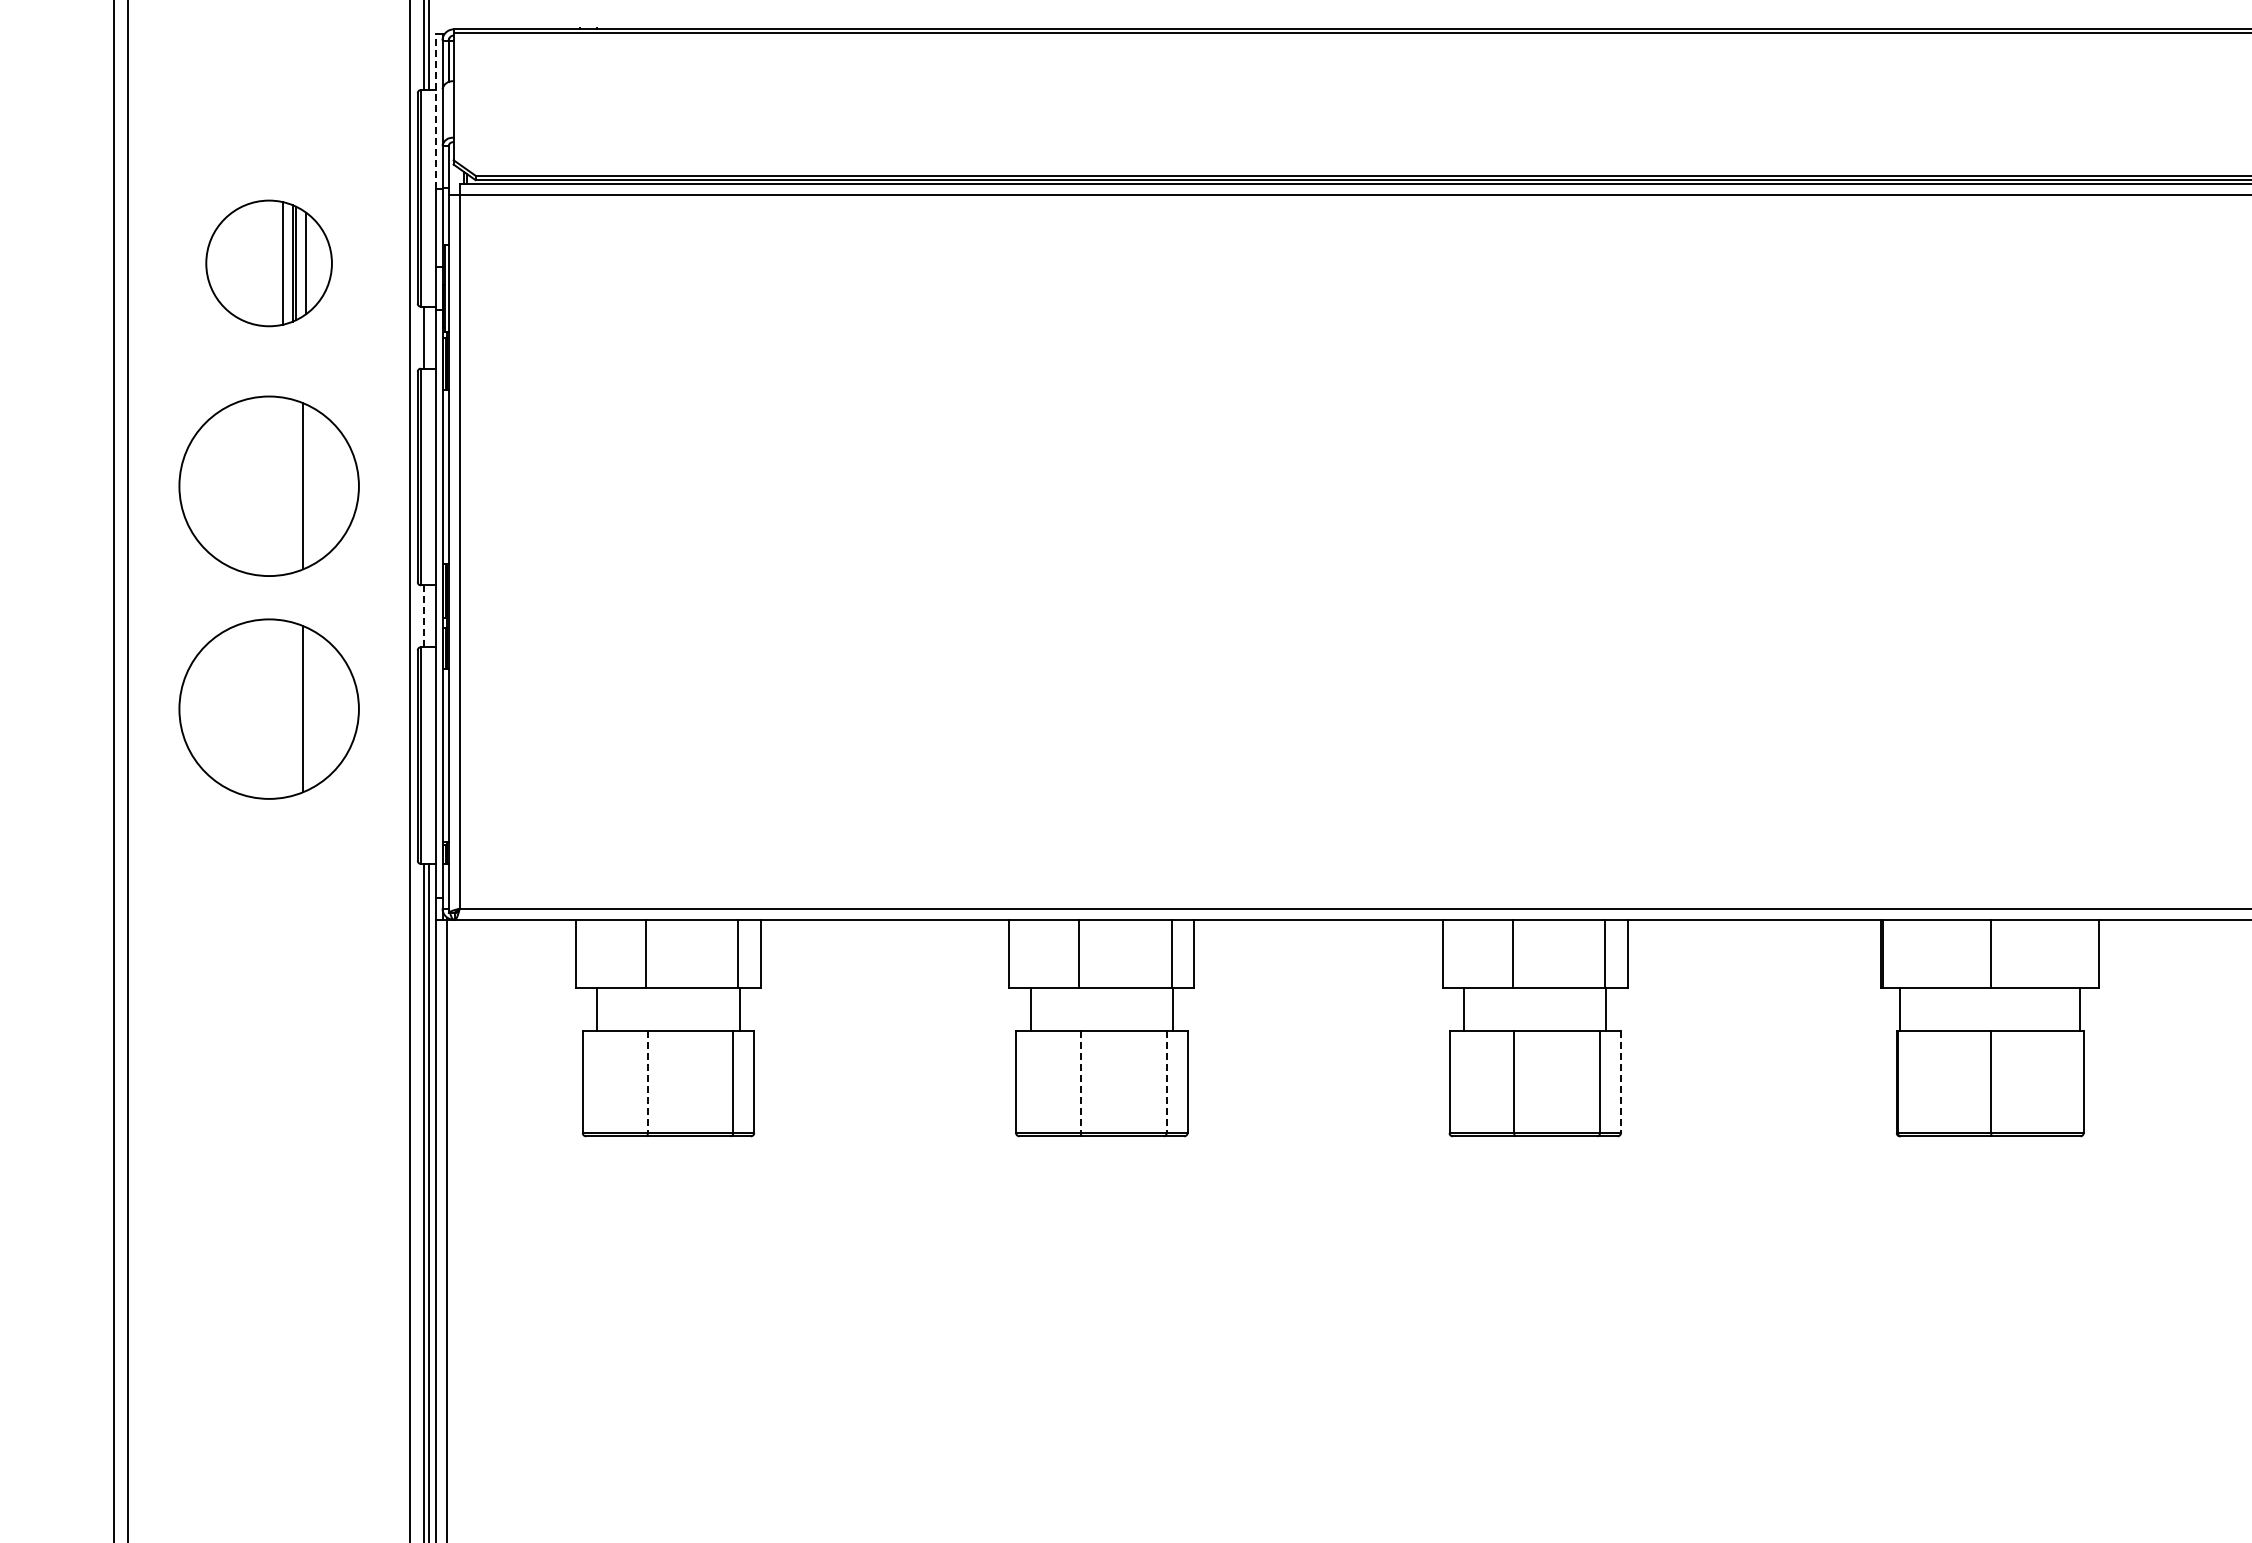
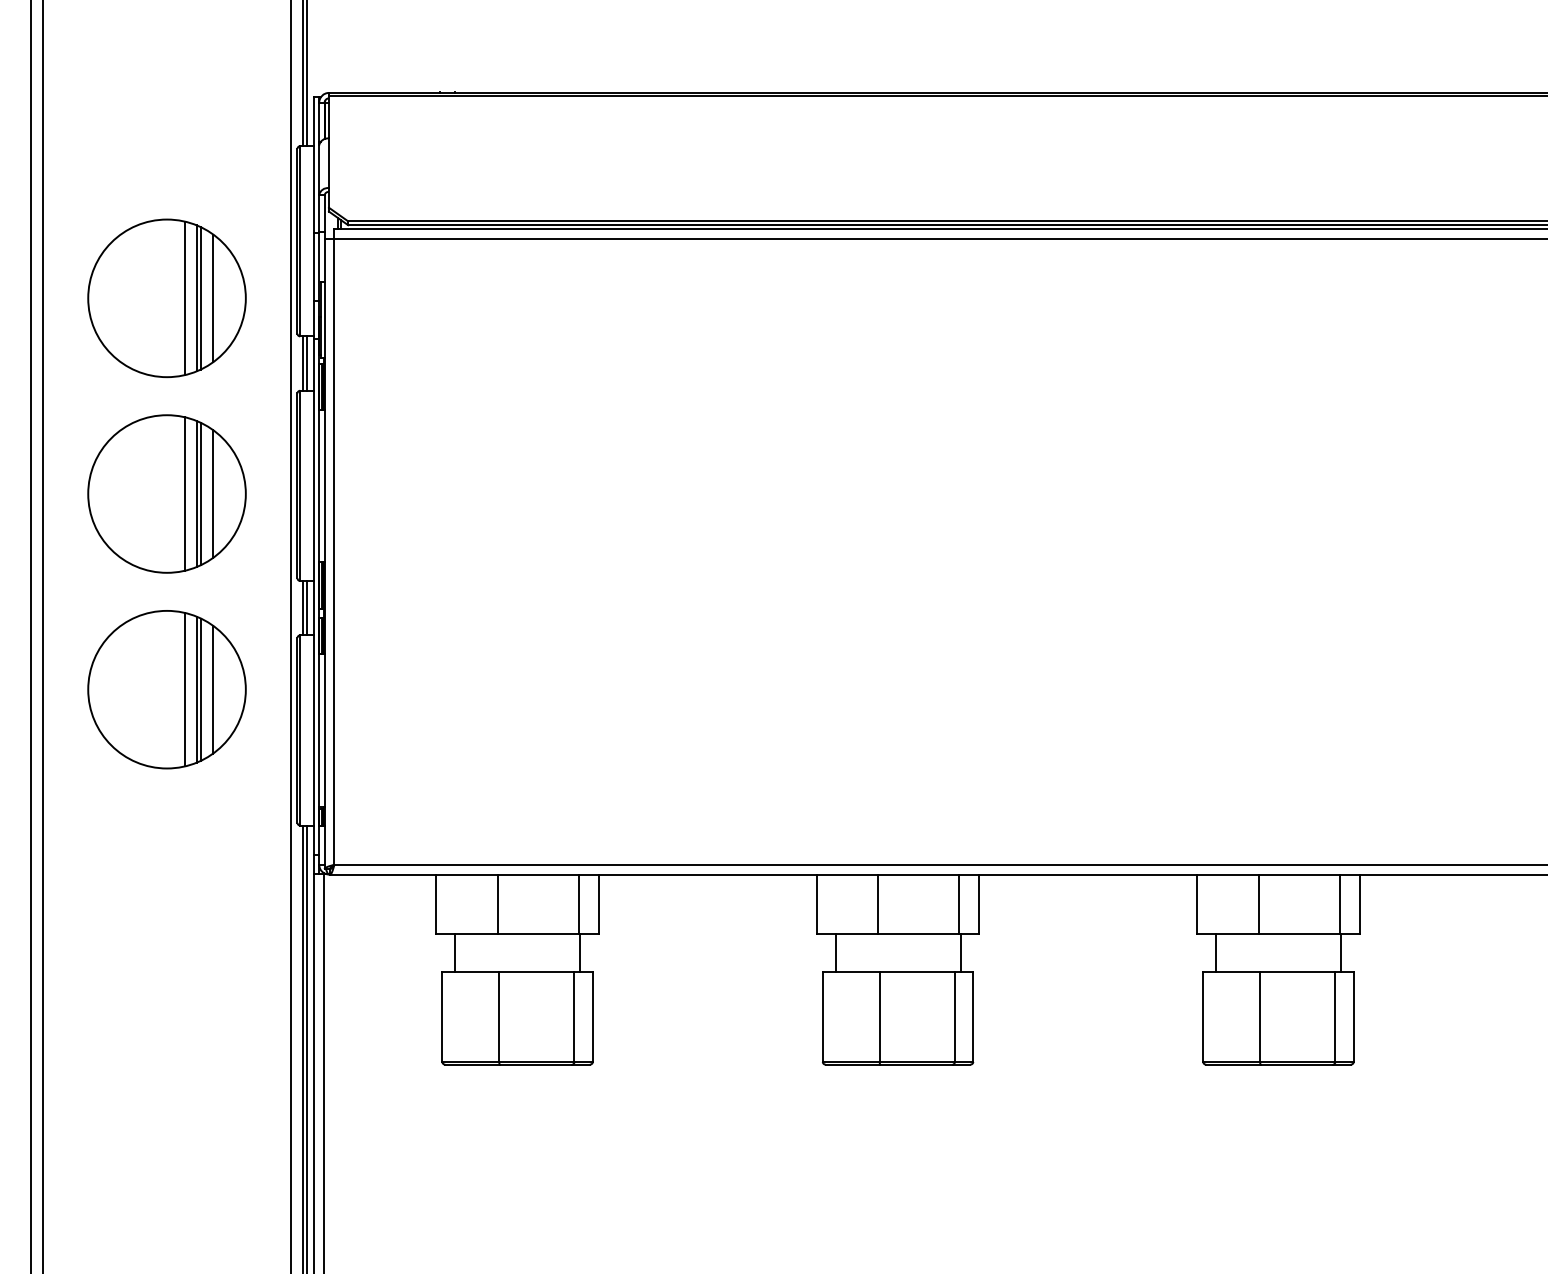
line: (436, 111) -> (313, 164), dashed -> solid
part: (268, 263) -> (166, 298), size x1.43
line: (428, 337) -> (306, 363), added
line: (289, 485) -> (184, 493), added
line: (307, 486) -> (200, 494), added
line: (321, 486) -> (212, 494), added
line: (423, 616) -> (302, 608), dashed -> solid
line: (428, 616) -> (306, 608), added
line: (289, 708) -> (184, 689), added
line: (321, 708) -> (212, 689), added
line: (307, 709) -> (200, 689), added
line: (647, 1082) -> (499, 1017), dashed -> solid
line: (1080, 1082) -> (879, 1017), dashed -> solid
line: (1166, 1082) -> (954, 1017), dashed -> solid
line: (1620, 1082) -> (1353, 1017), dashed -> solid

